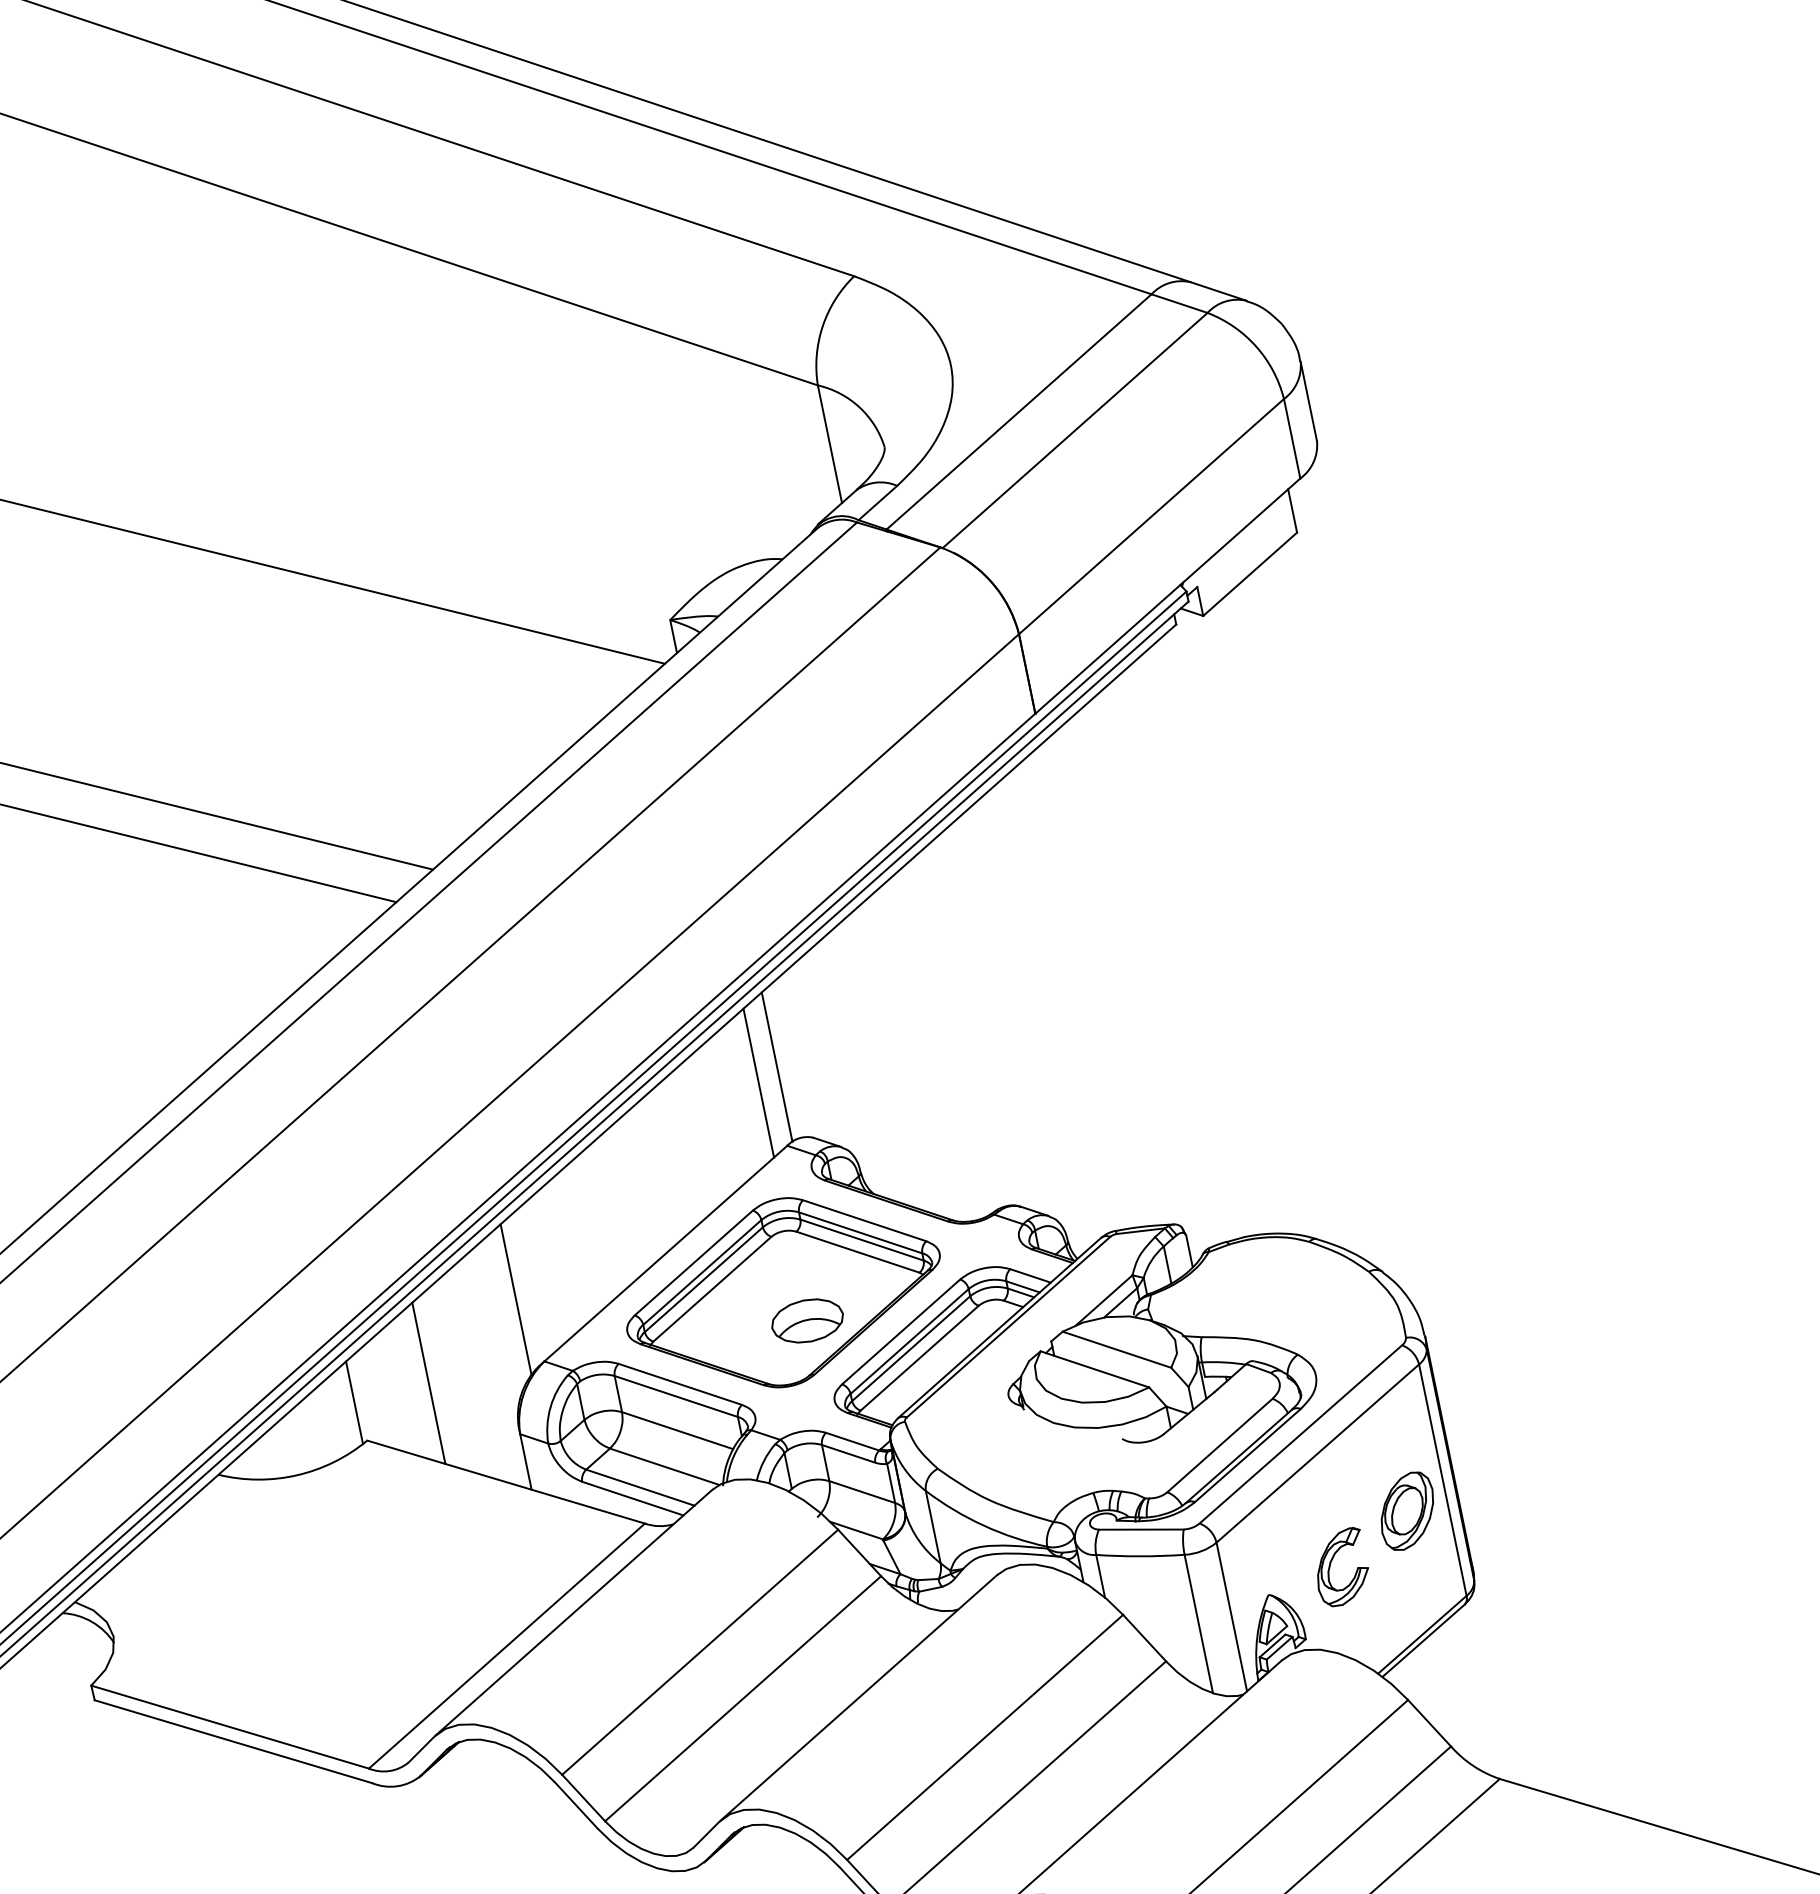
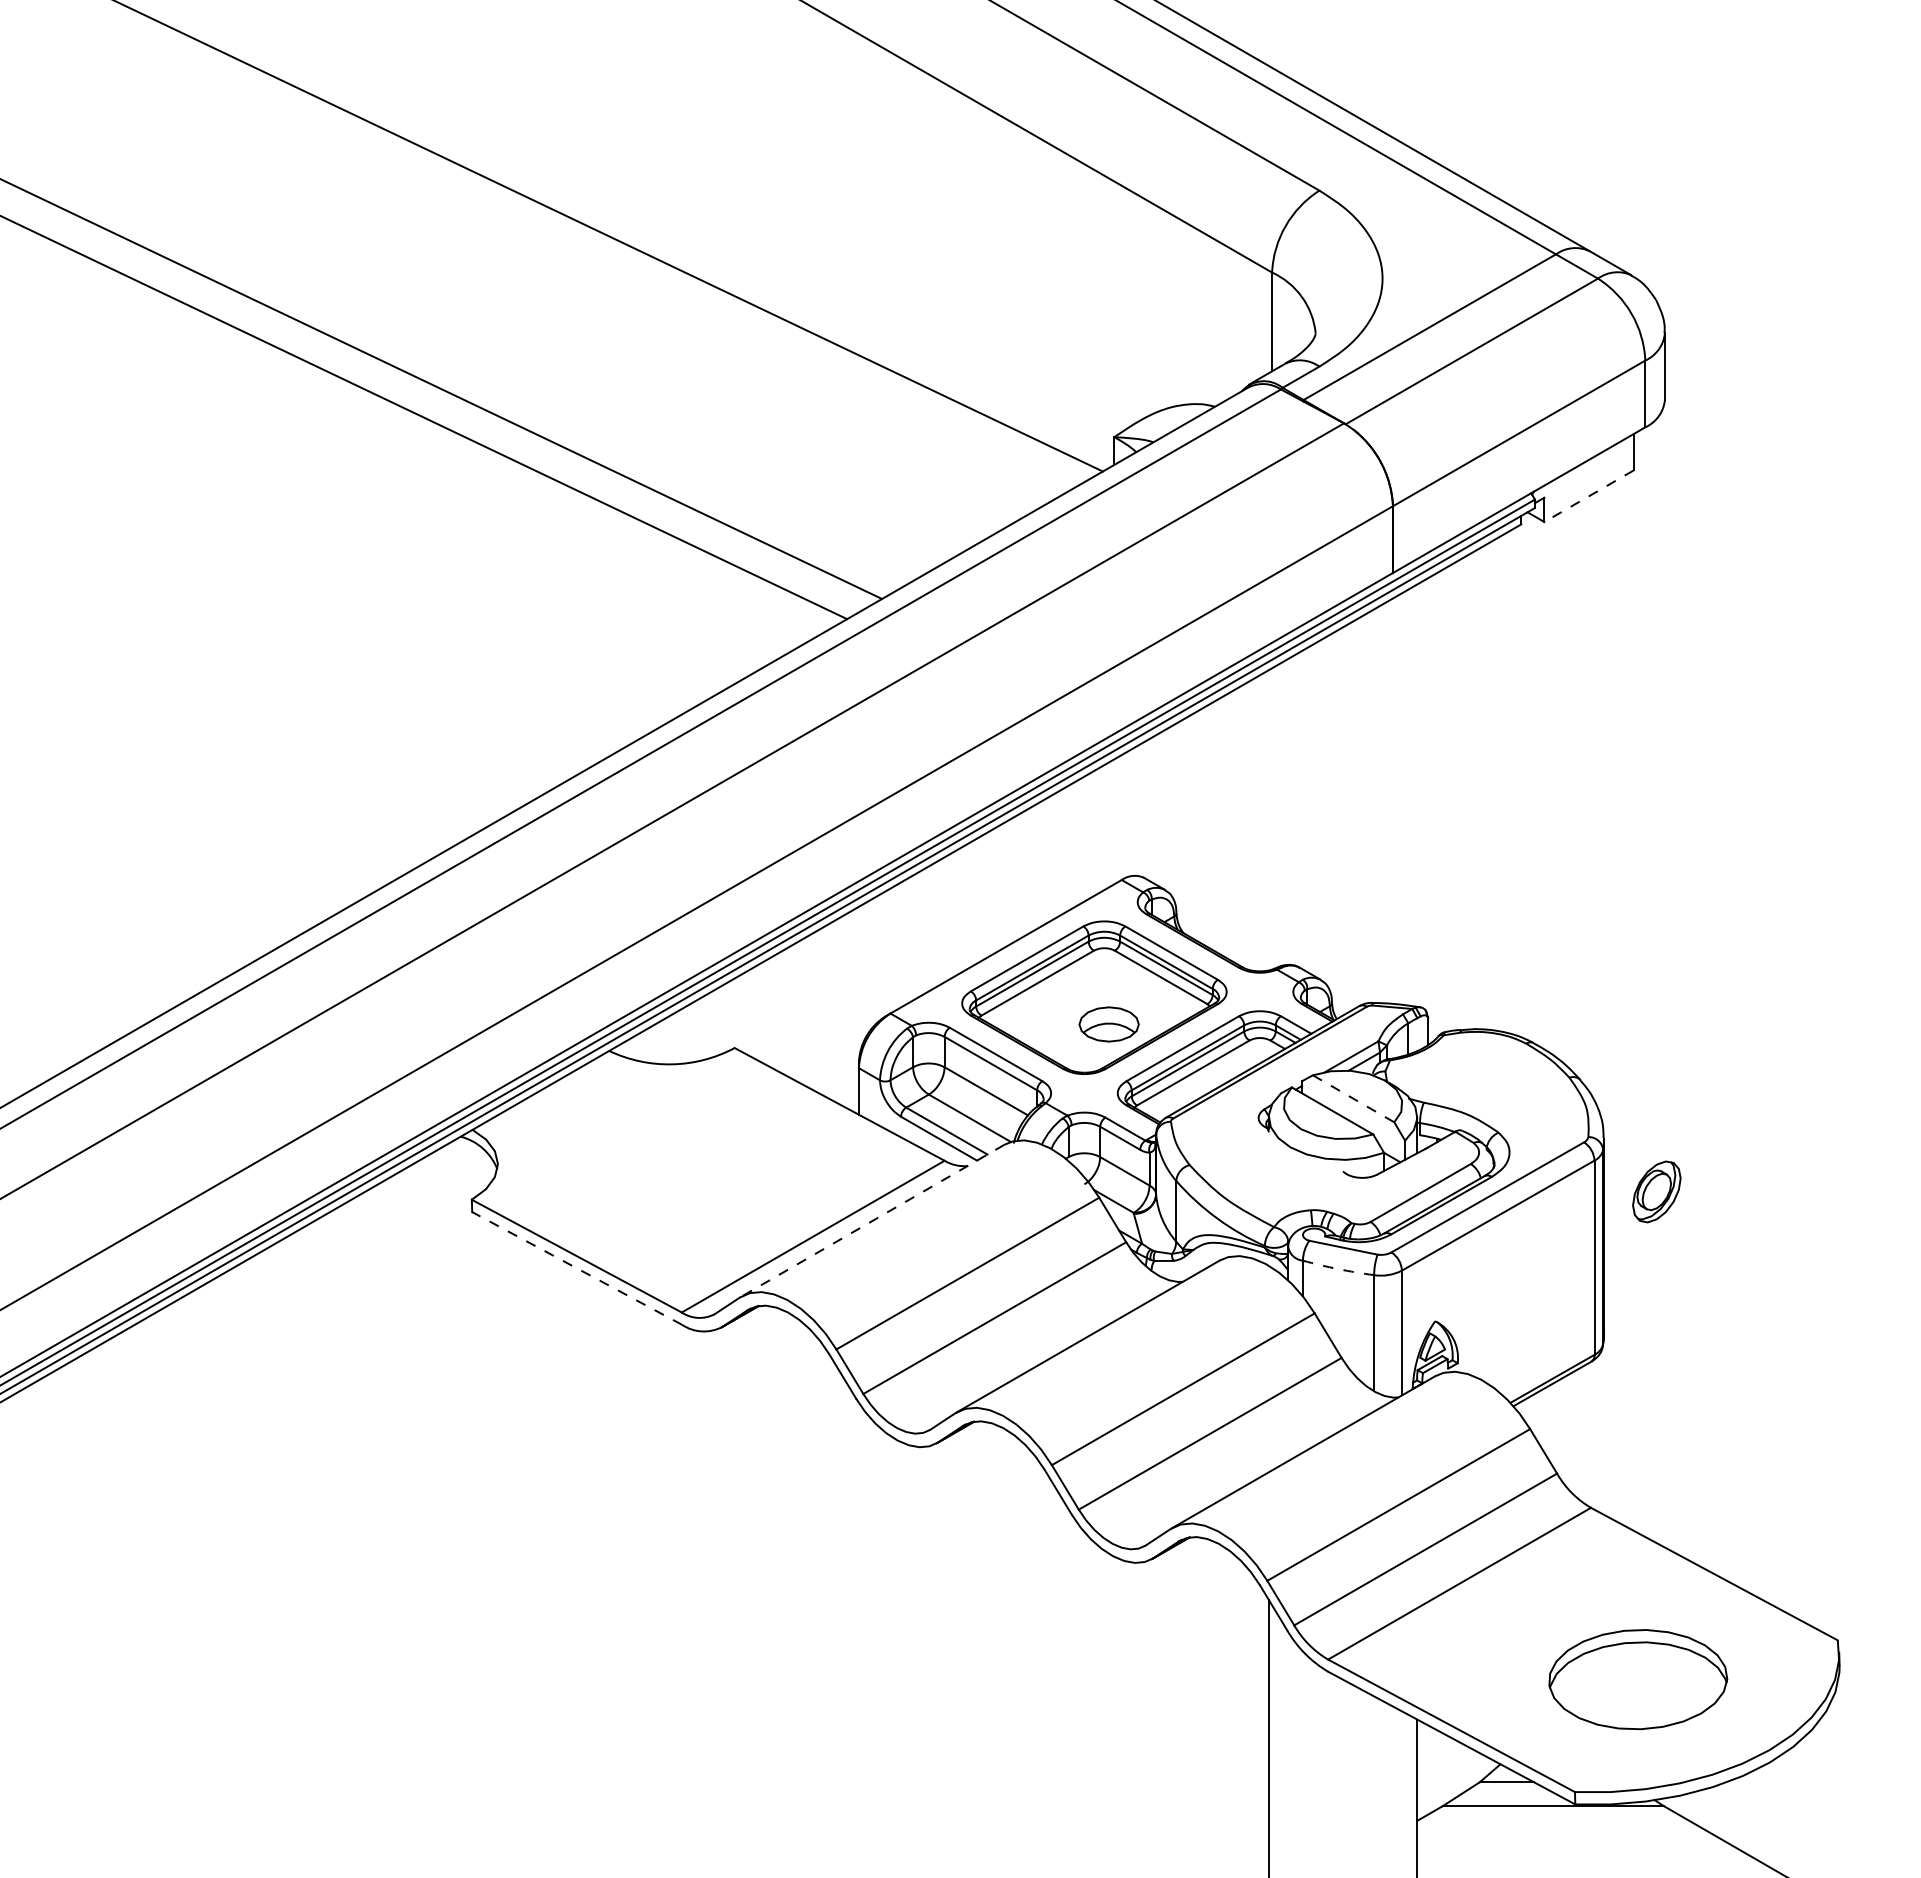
line: (1250, 574) -> (1589, 496), solid -> dashed
line: (776, 1066) -> (1126, 814), removed
line: (759, 1082) -> (1109, 824), removed
line: (515, 1299) -> (877, 958), removed
line: (1118, 1350) -> (1354, 1099), solid -> dashed
line: (428, 1382) -> (793, 1011), removed
line: (354, 1402) -> (730, 1015), removed
part: (1406, 1510) -> (1656, 1191), moved
arc: (1140, 1556) -> (1338, 1269), solid -> dashed
part: (1331, 1566) -> (1490, 1308), removed
line: (573, 1612) -> (872, 1220), solid -> dashed
line: (232, 1741) -> (576, 1268), solid -> dashed

